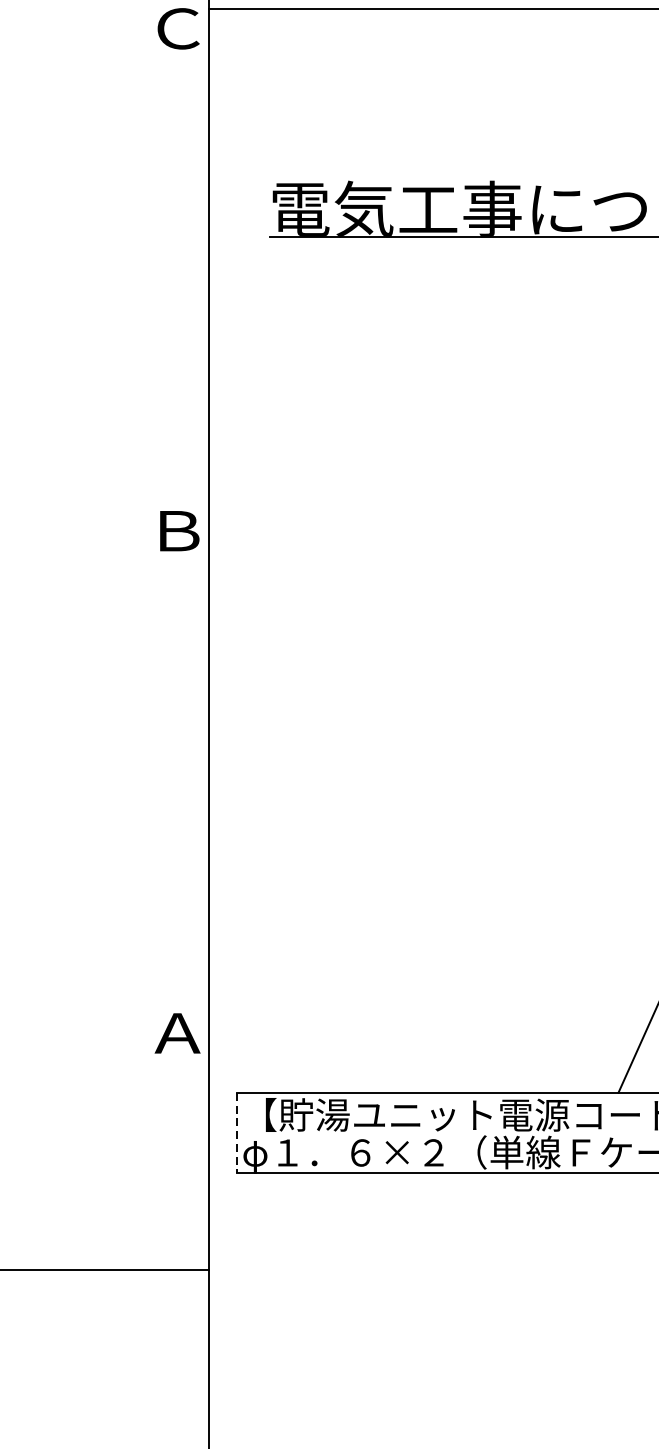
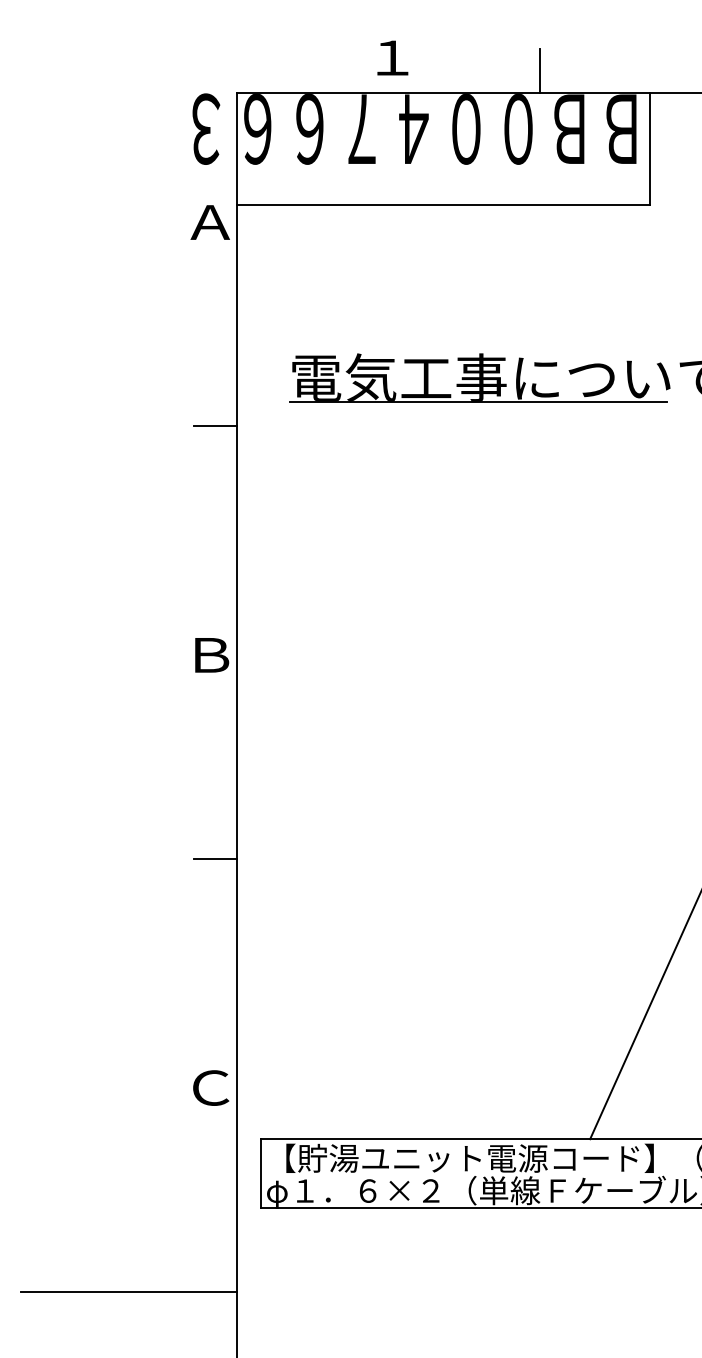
text: (176, 28) -> (209, 222), Ｃ -> Ａ
line: (183, 265) -> (215, 426), added
line: (183, 766) -> (215, 858), added
text: (176, 1032) -> (209, 1087), Ａ -> Ｃ
line: (237, 1133) -> (261, 1174), dashed -> solid

